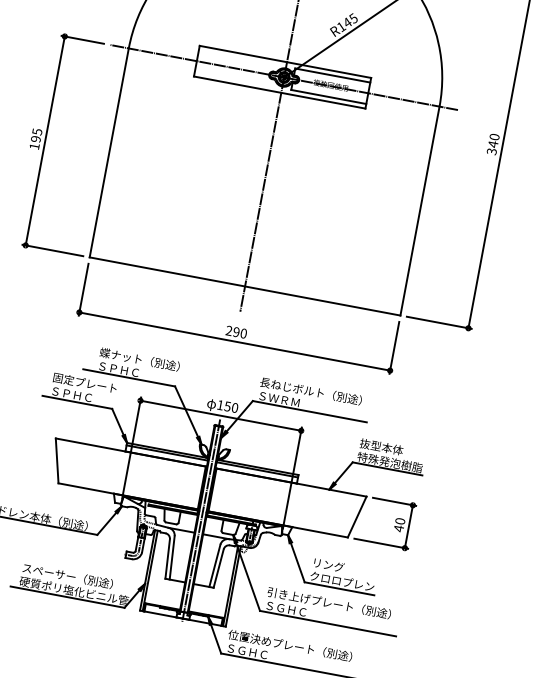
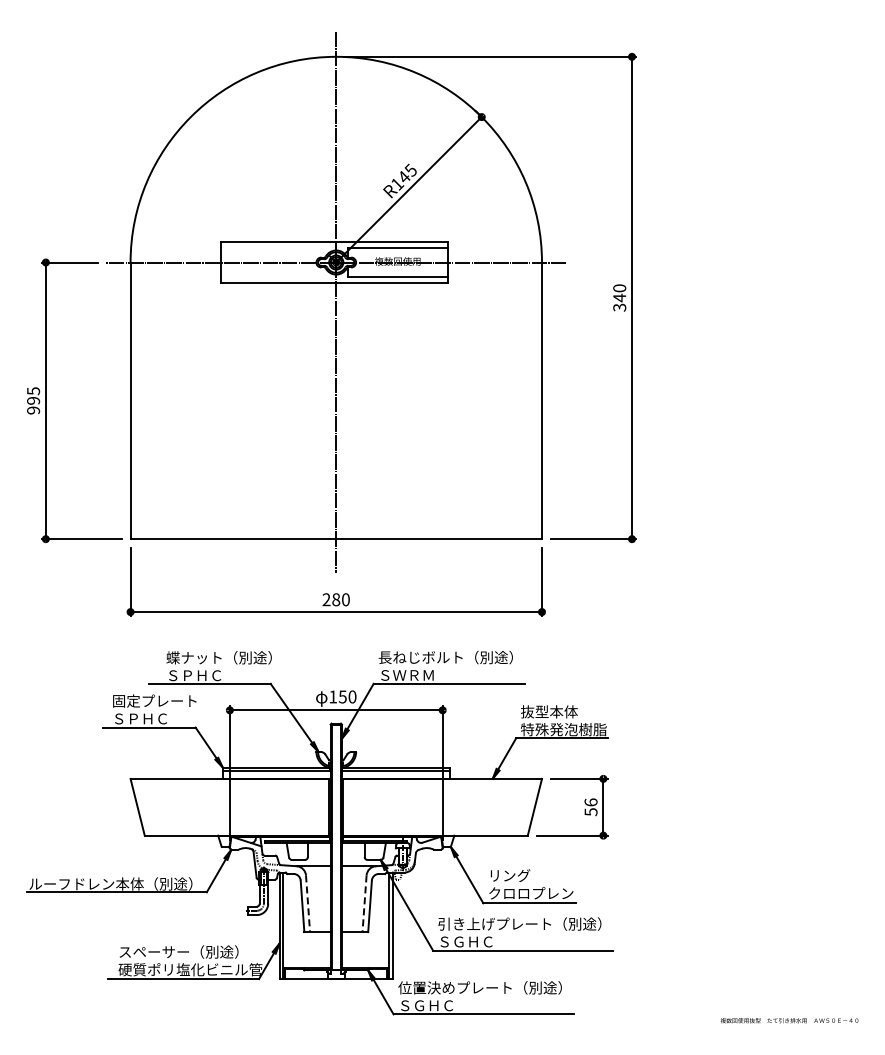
text: (34, 146) -> (33, 410), 195 -> 995
text: (236, 332) -> (336, 599), 290 -> 280
line: (201, 520) -> (336, 849), removed
text: (399, 525) -> (590, 807), 40 -> 56
line: (172, 558) -> (308, 904), solid -> dashed
line: (214, 566) -> (364, 904), solid -> dashed

